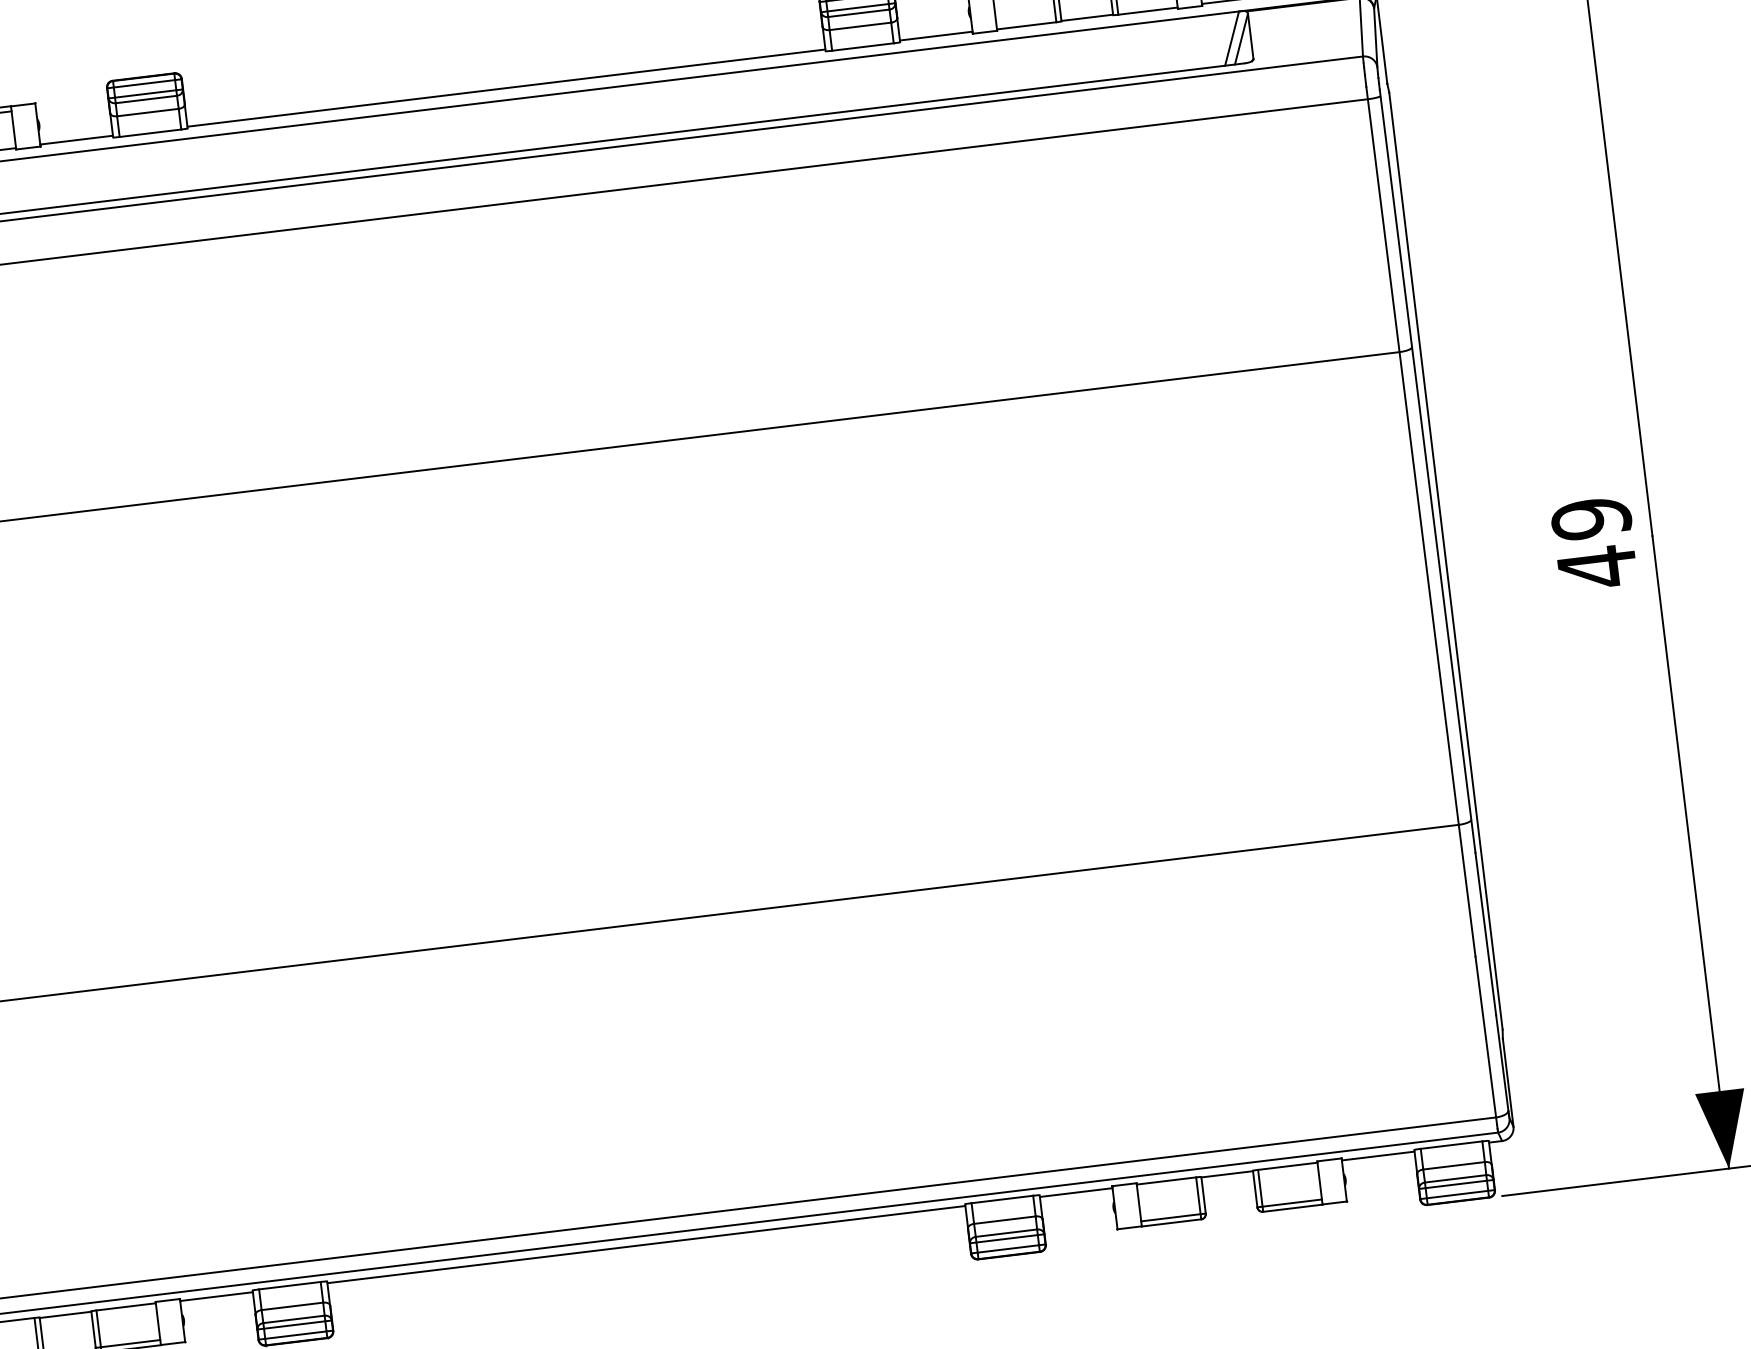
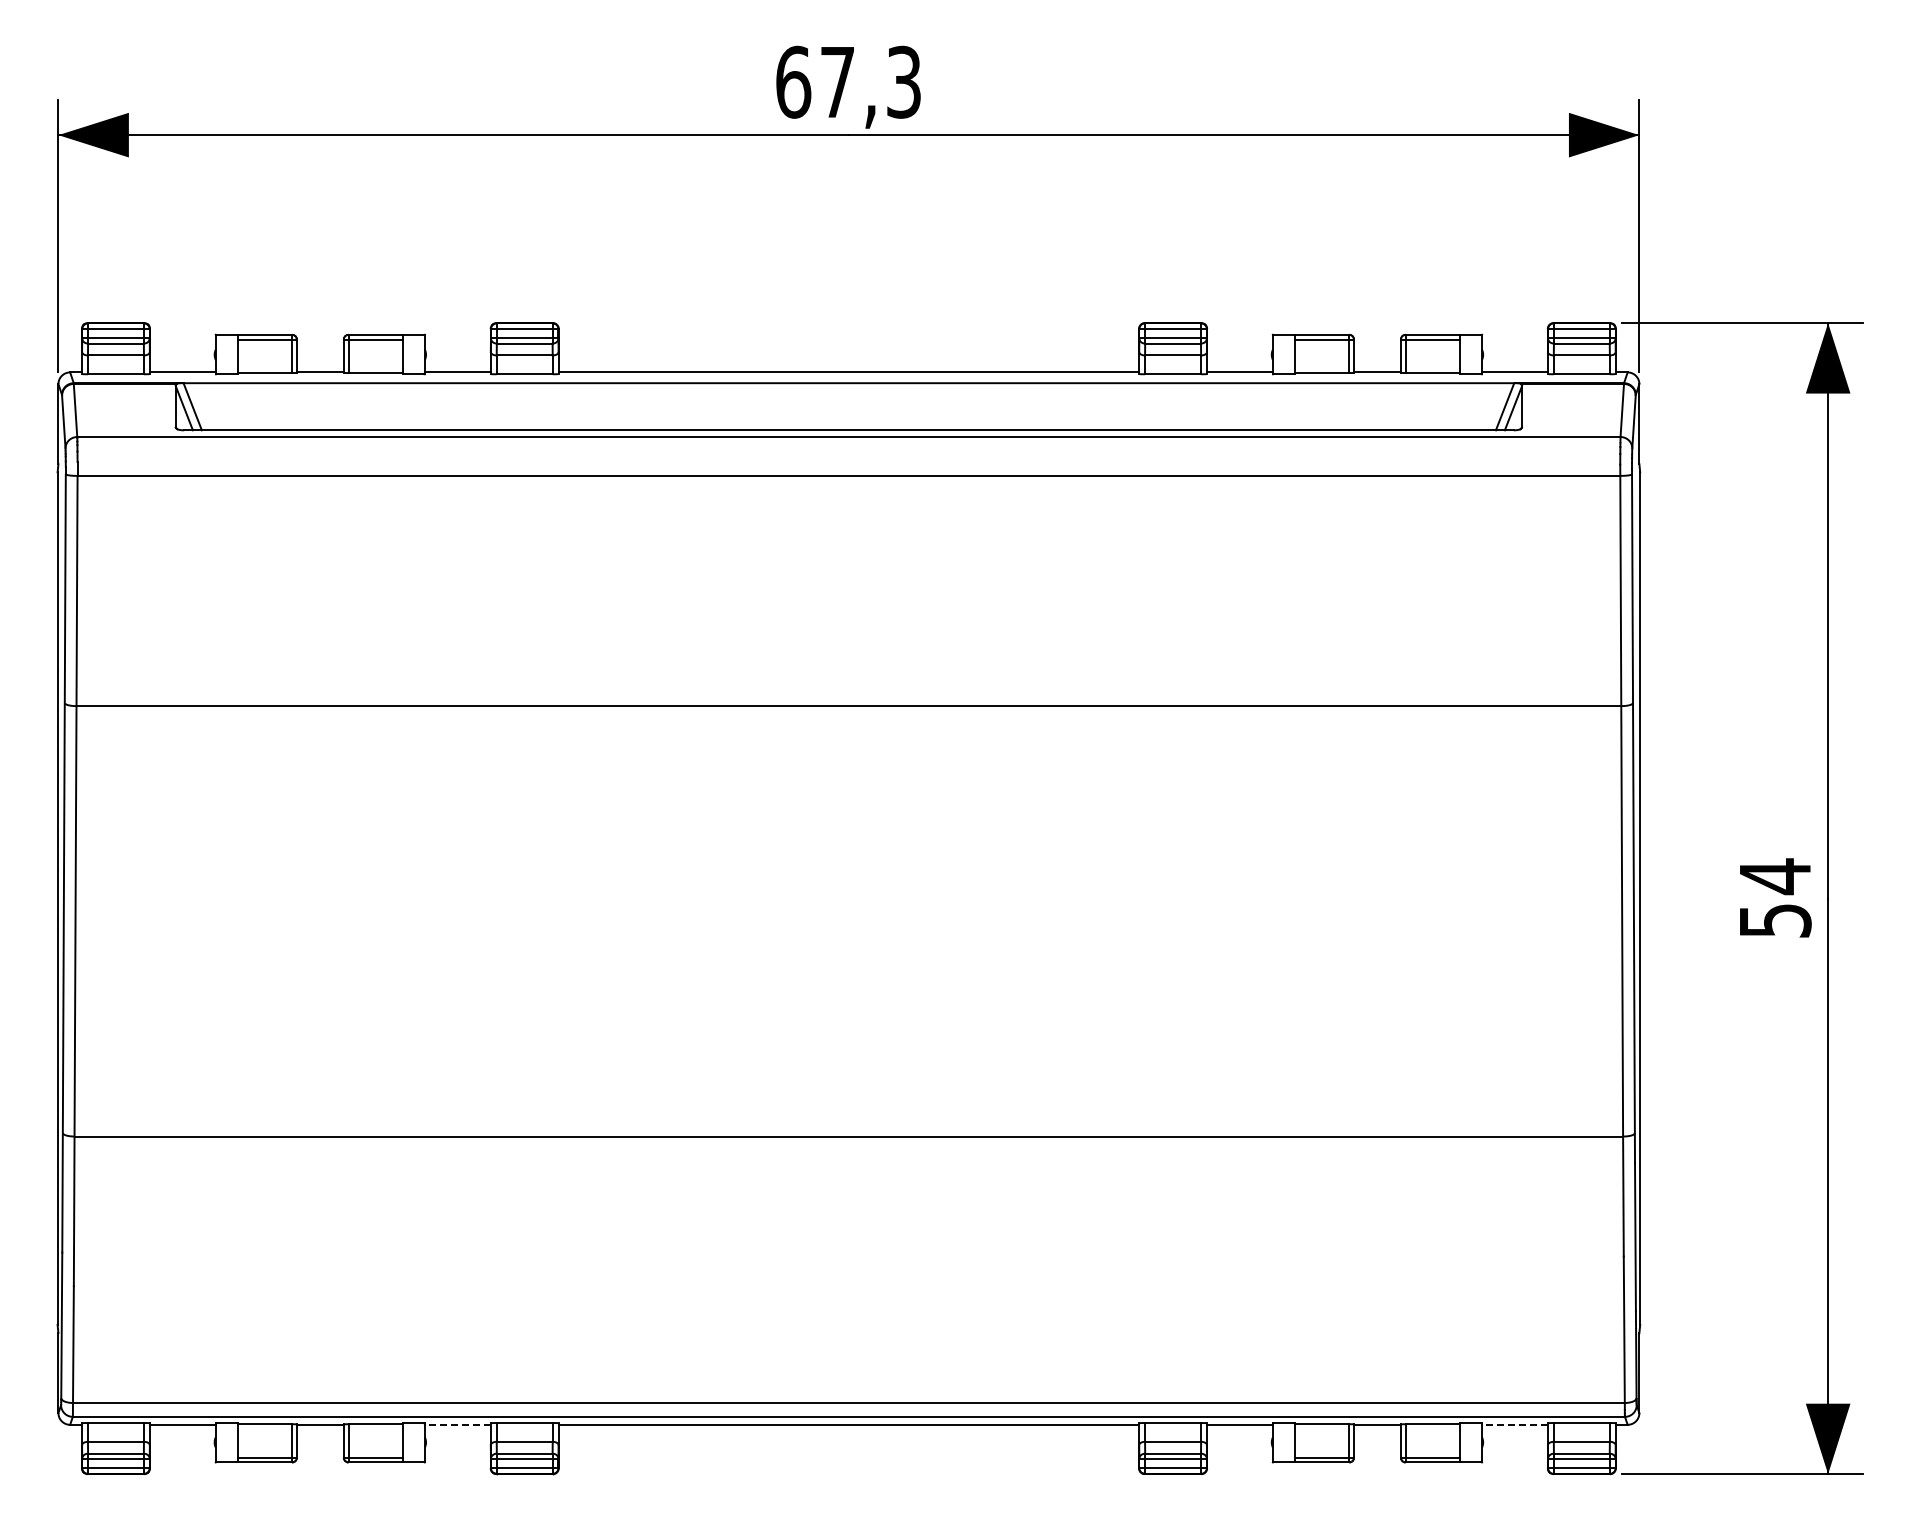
text: (1593, 543) -> (1774, 898), 49 -> 54
line: (1377, 1155) -> (1514, 1424), solid -> dashed
line: (216, 1296) -> (457, 1424), solid -> dashed

